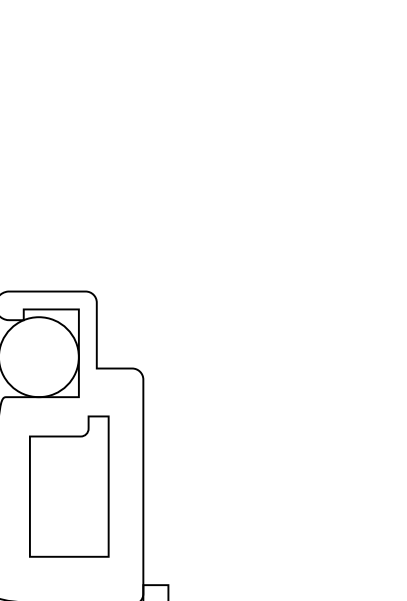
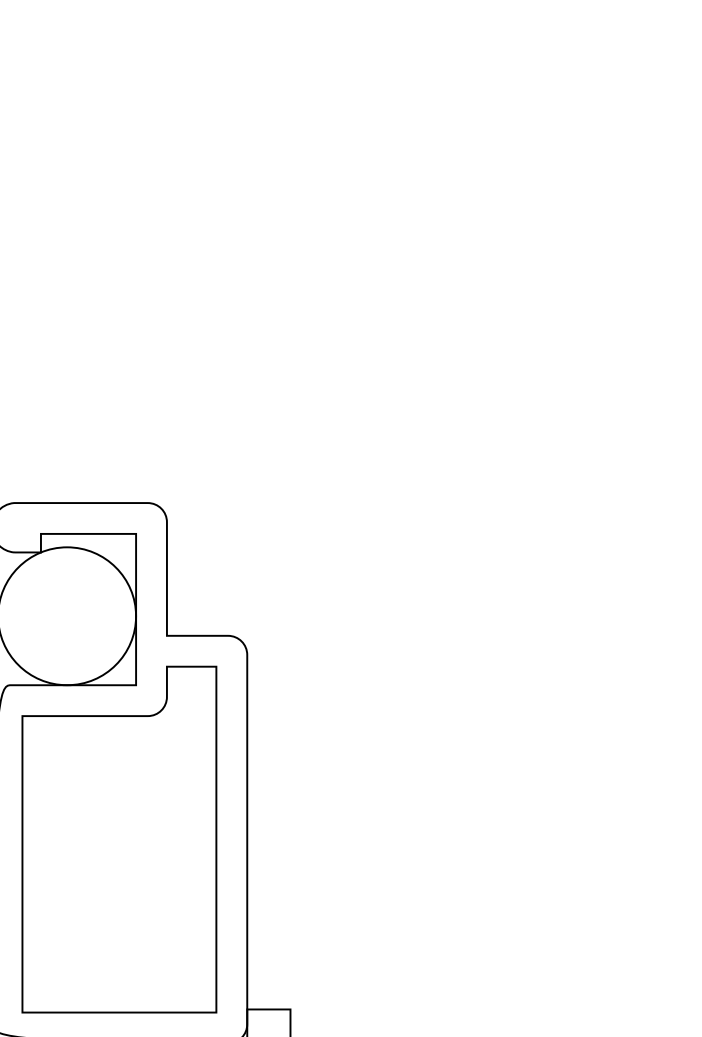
part: (69, 486) -> (119, 839), size x1.43

